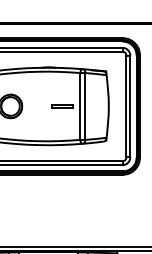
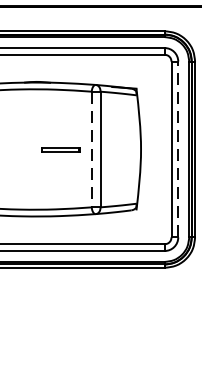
line: (80, 106) -> (92, 149), solid -> dashed
line: (130, 106) -> (178, 149), solid -> dashed

